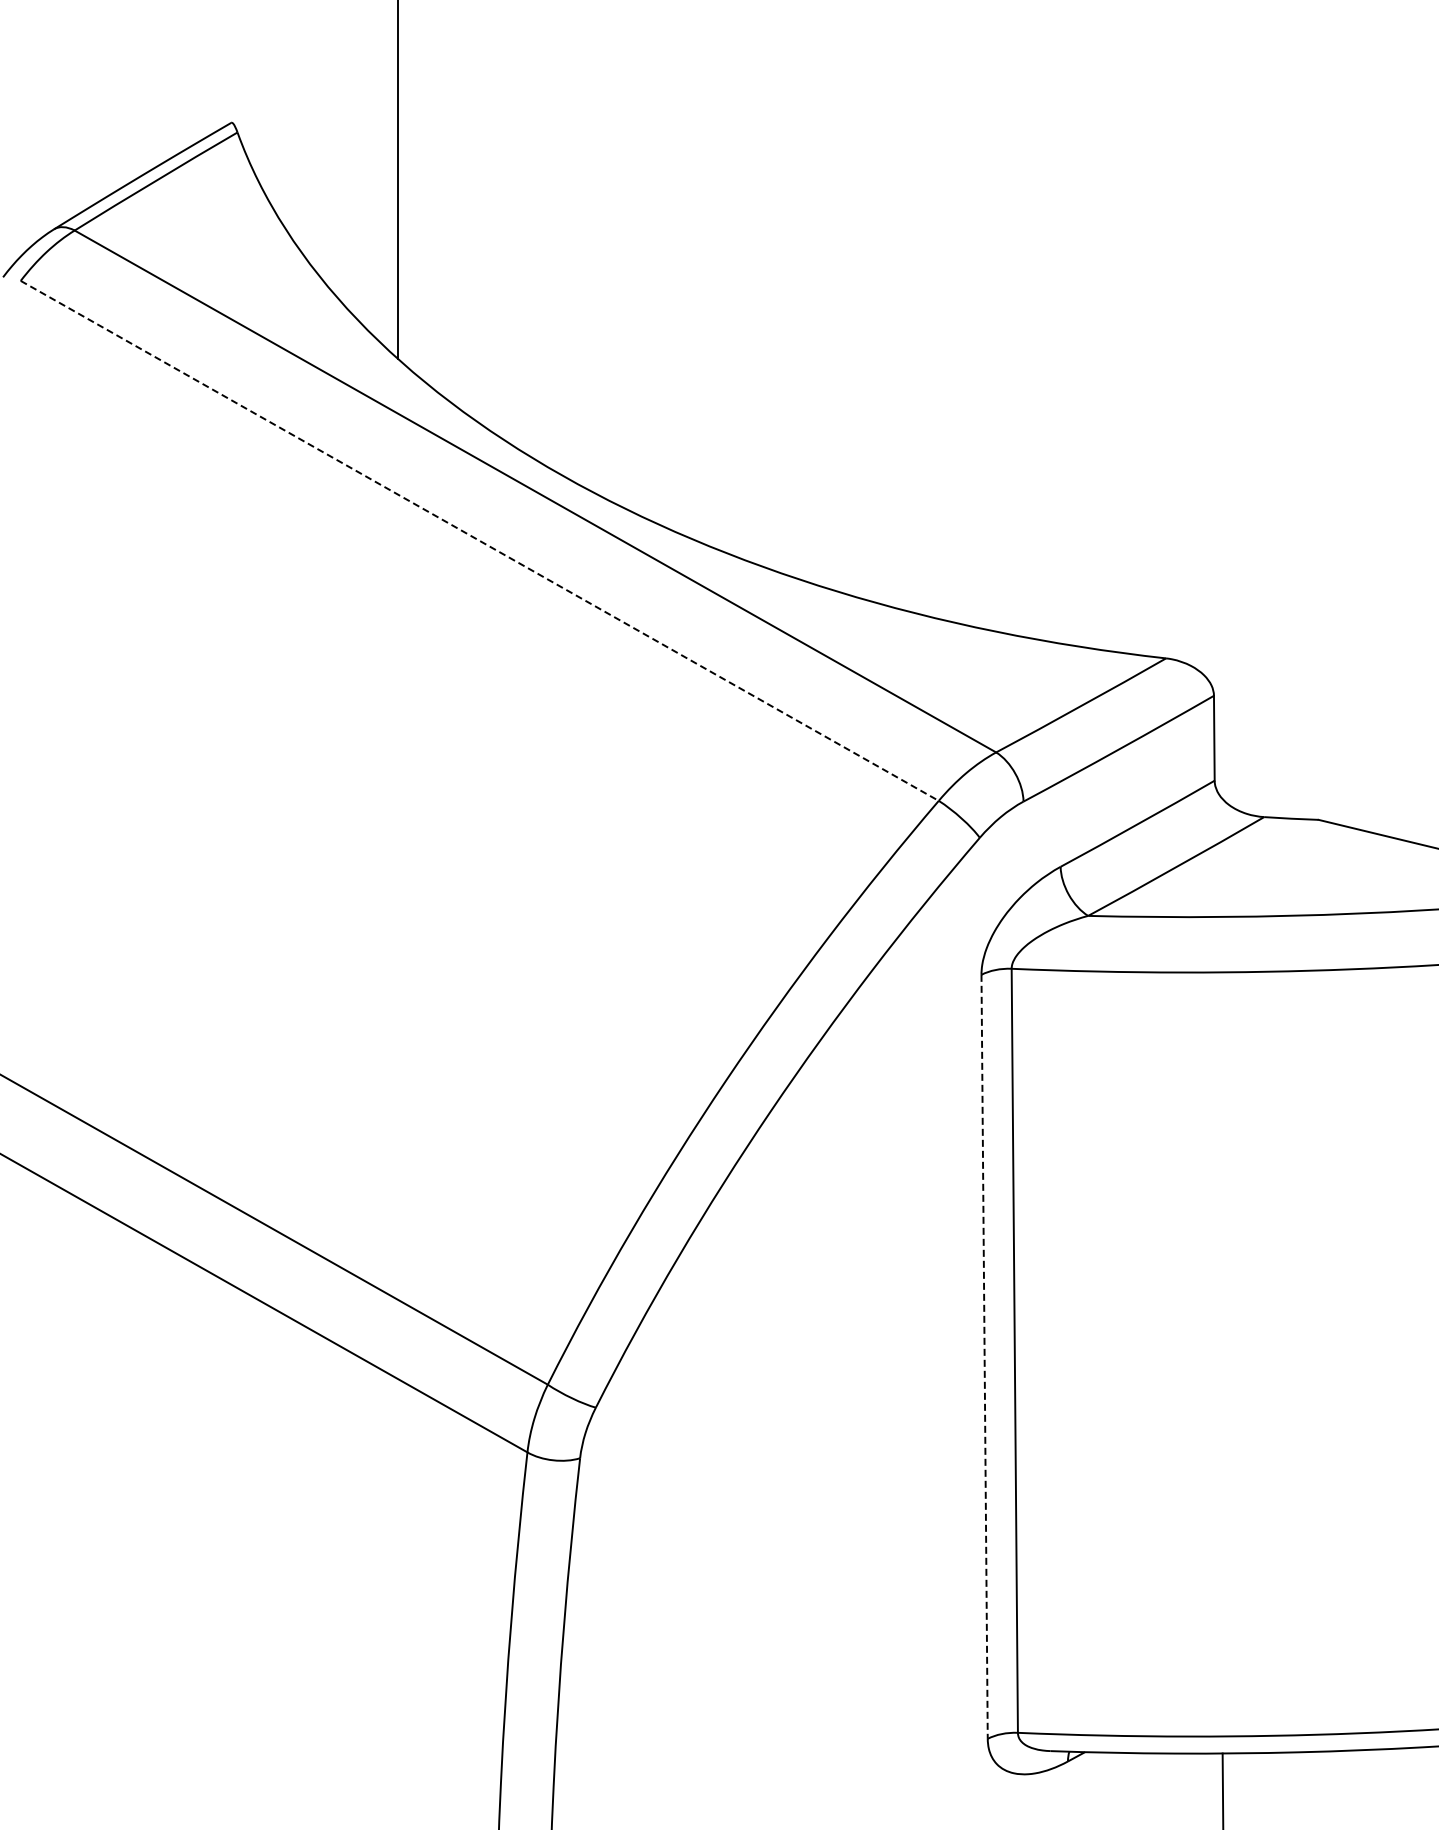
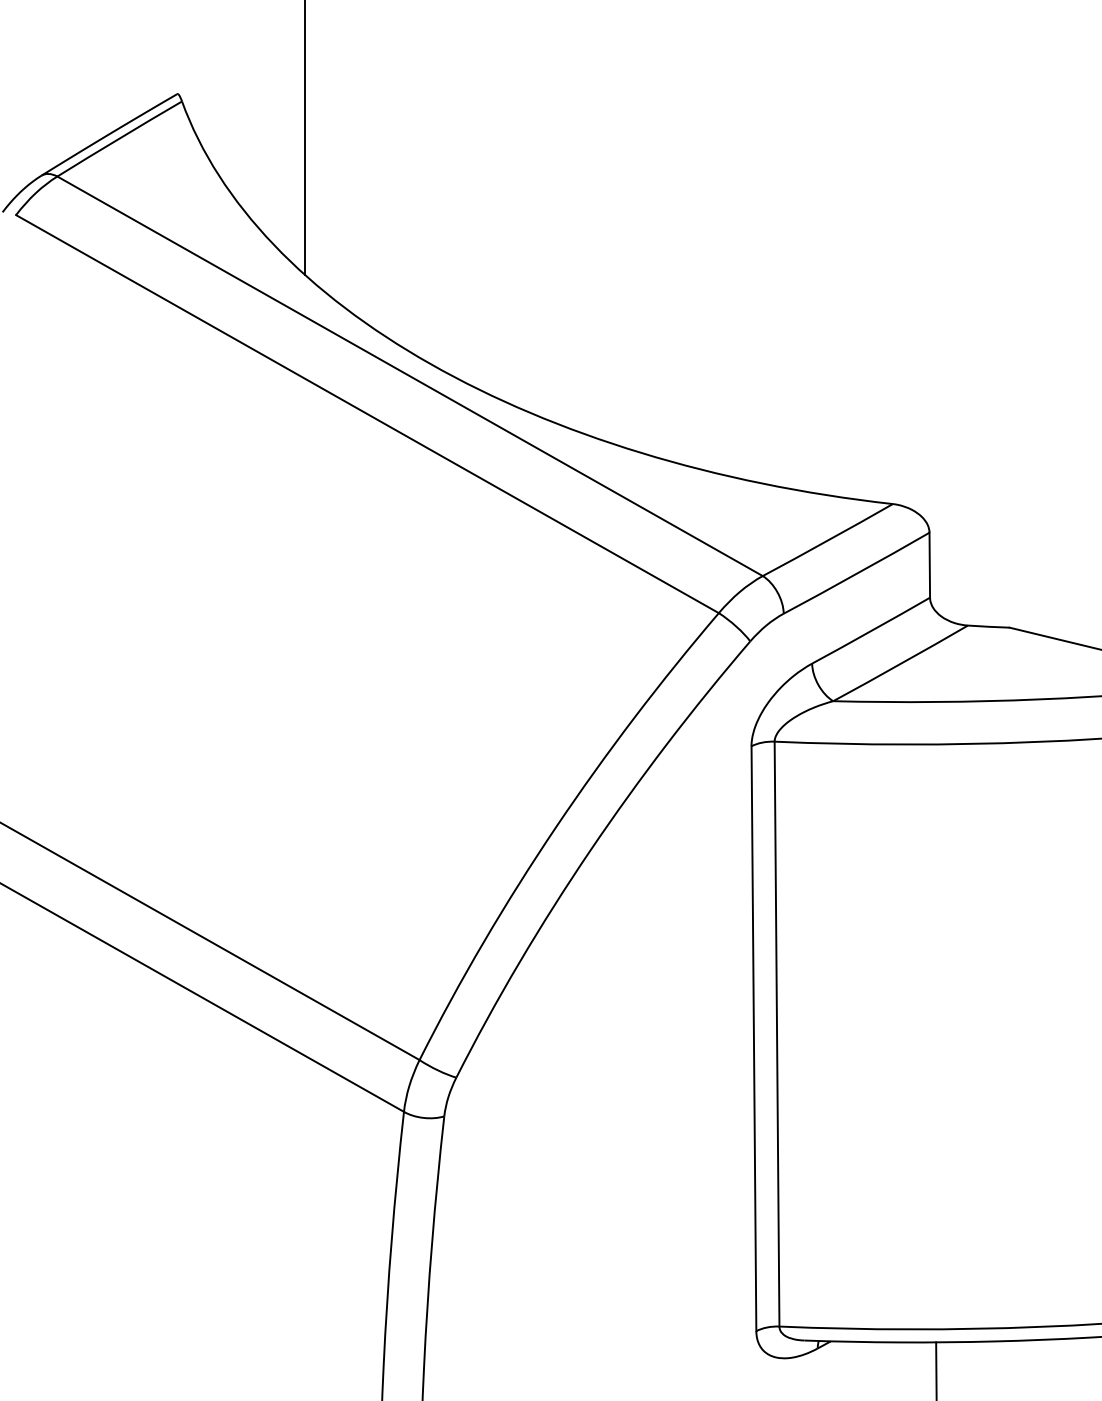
line: (479, 540) -> (367, 413), dashed -> solid
line: (984, 1357) -> (753, 1039), dashed -> solid

